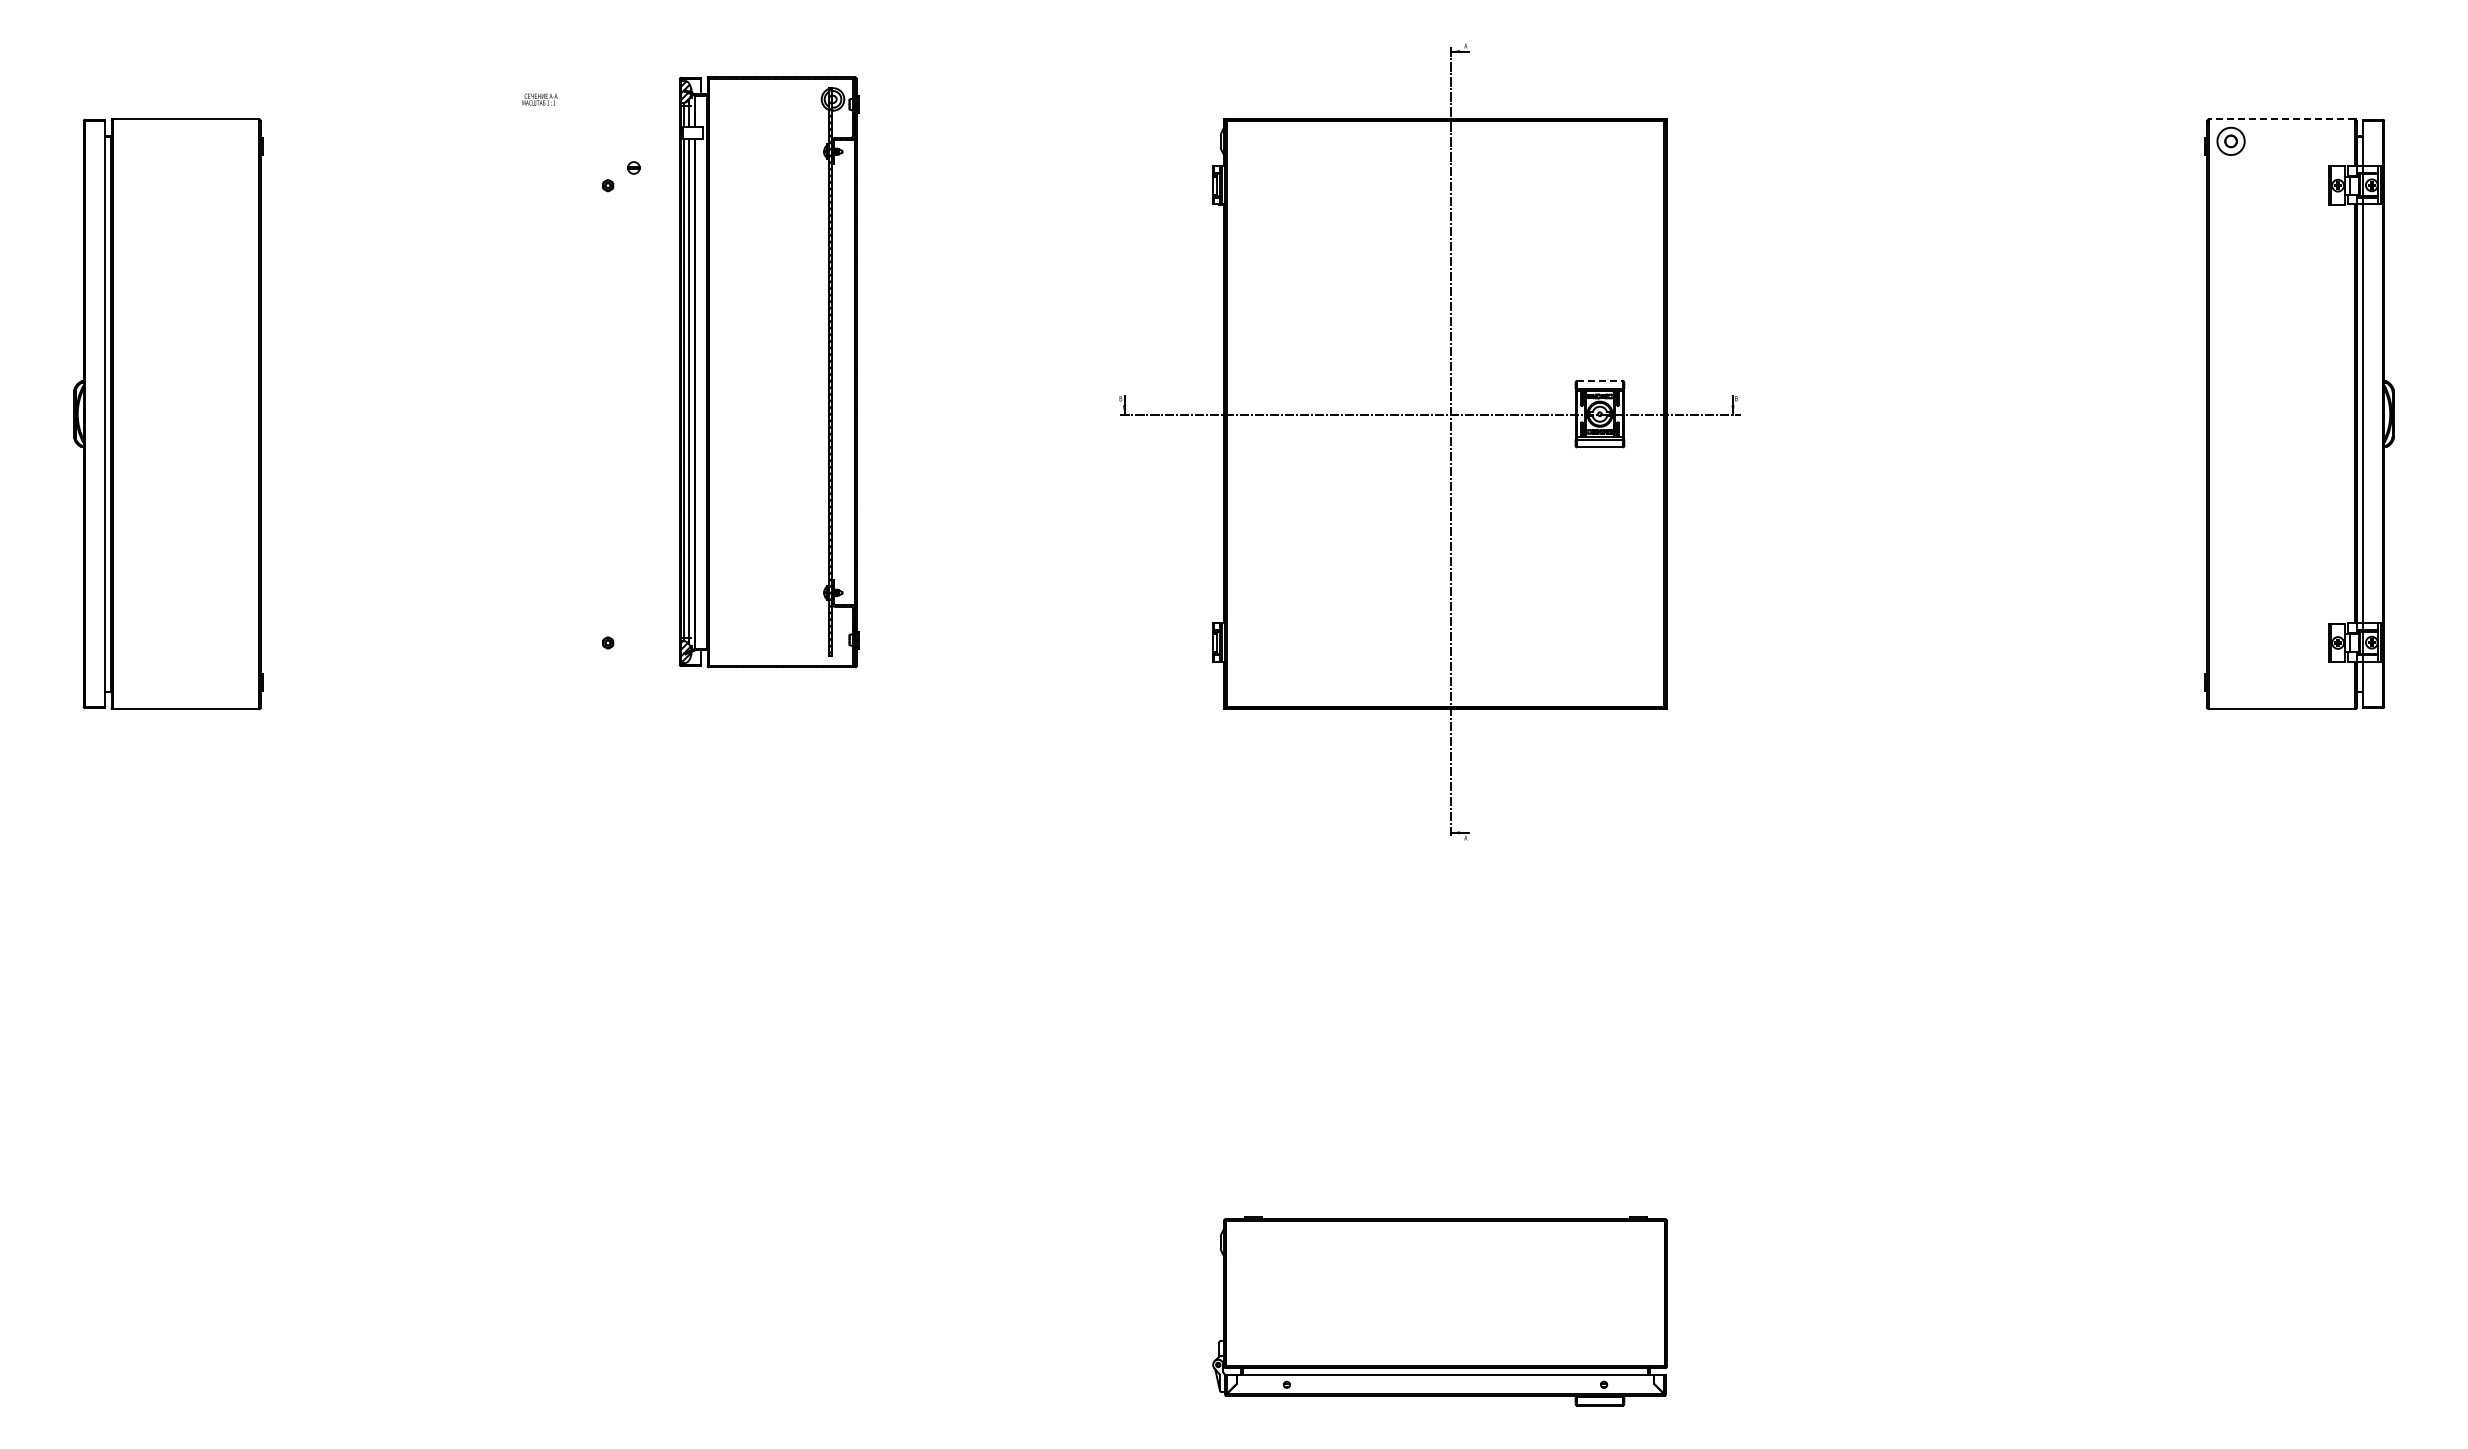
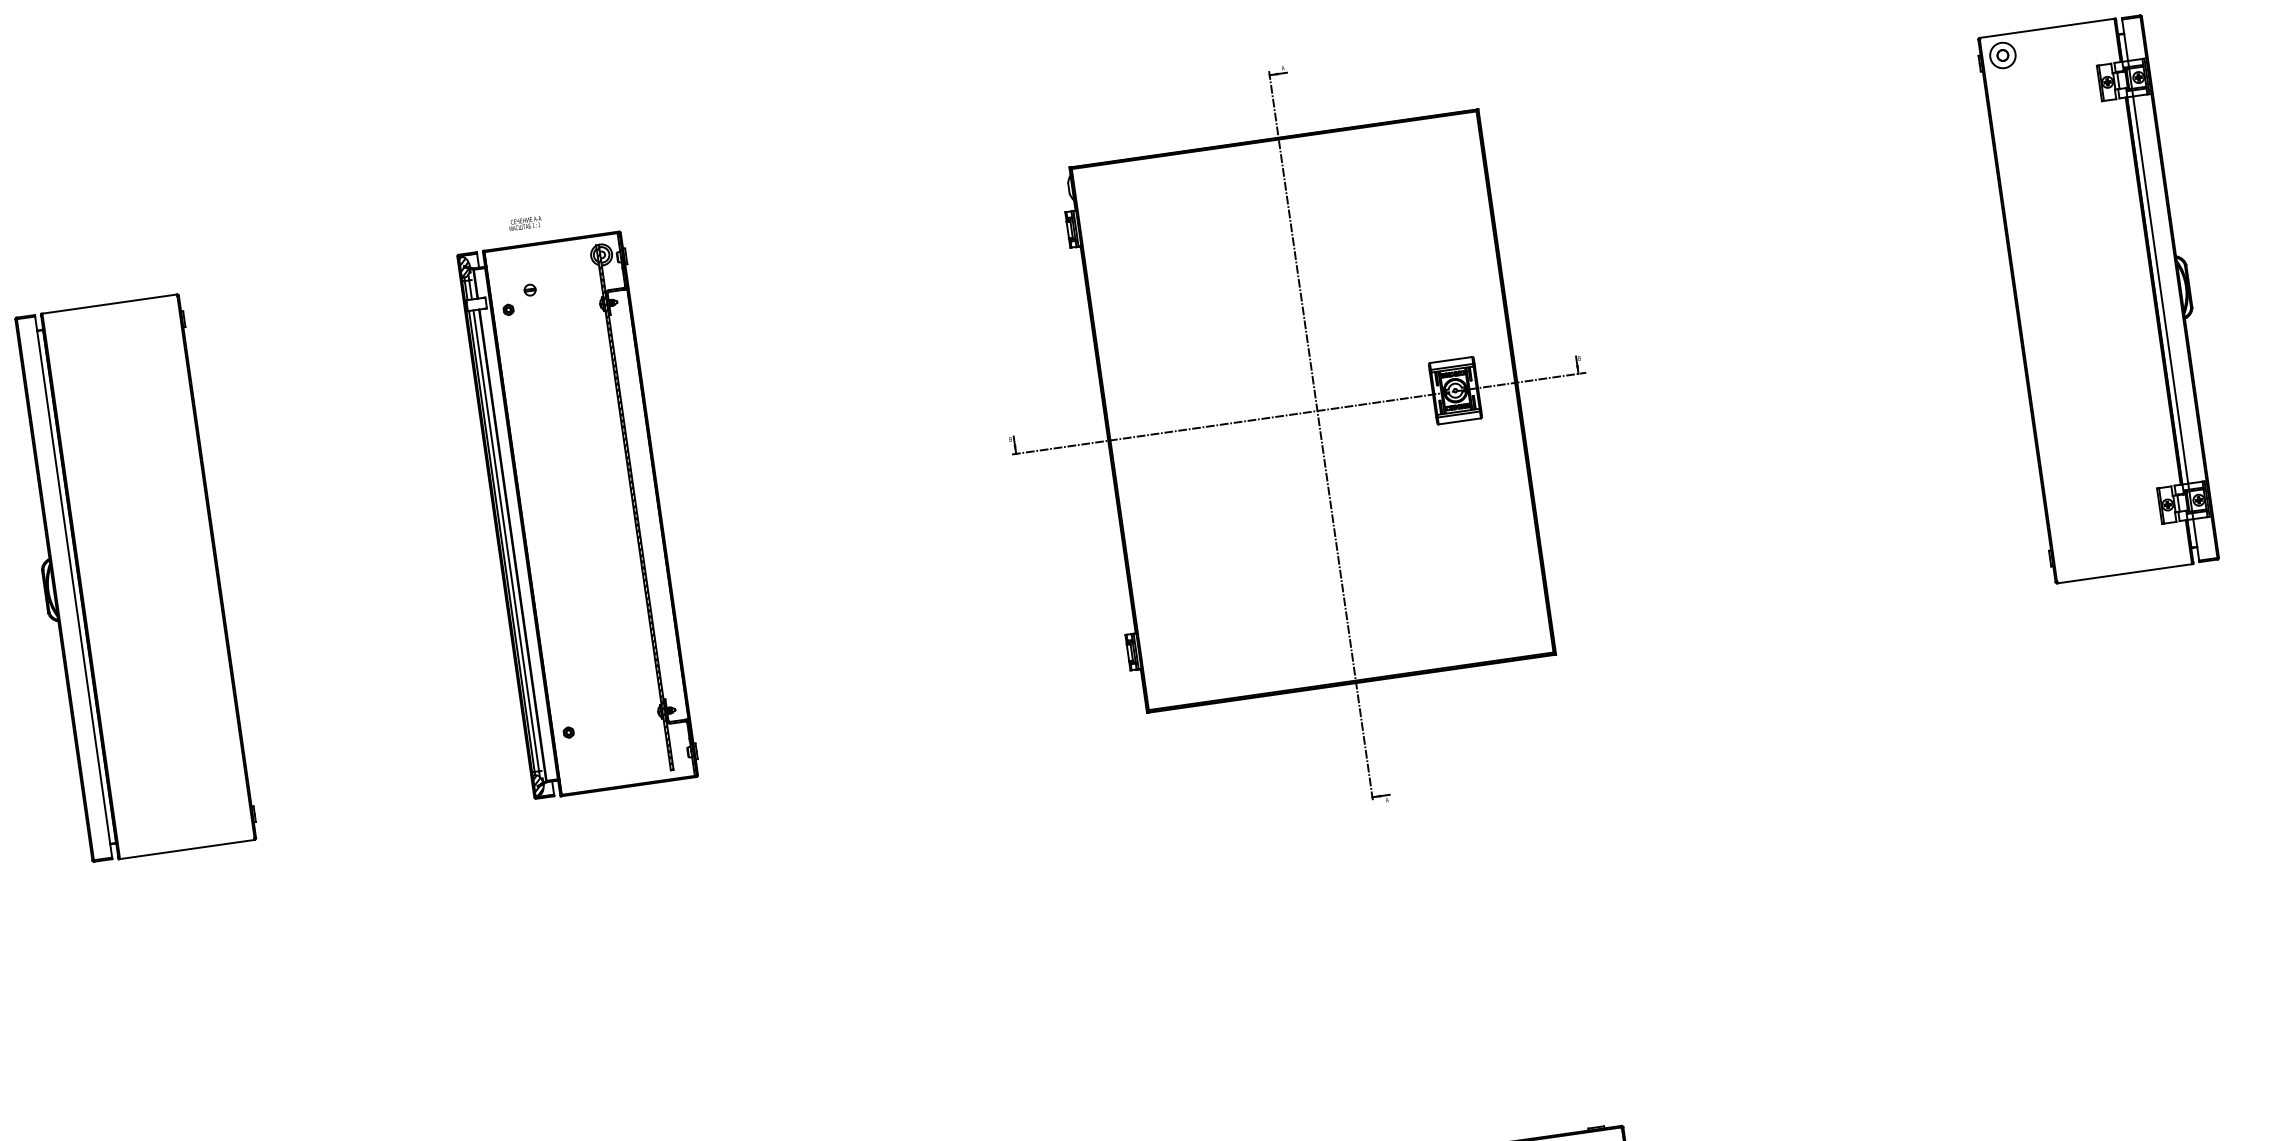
text: (539, 99) -> (525, 223), moved
line: (2282, 119) -> (2047, 28), dashed -> solid
part: (769, 372) -> (578, 515), moved
line: (1599, 381) -> (1450, 360), dashed -> solid

